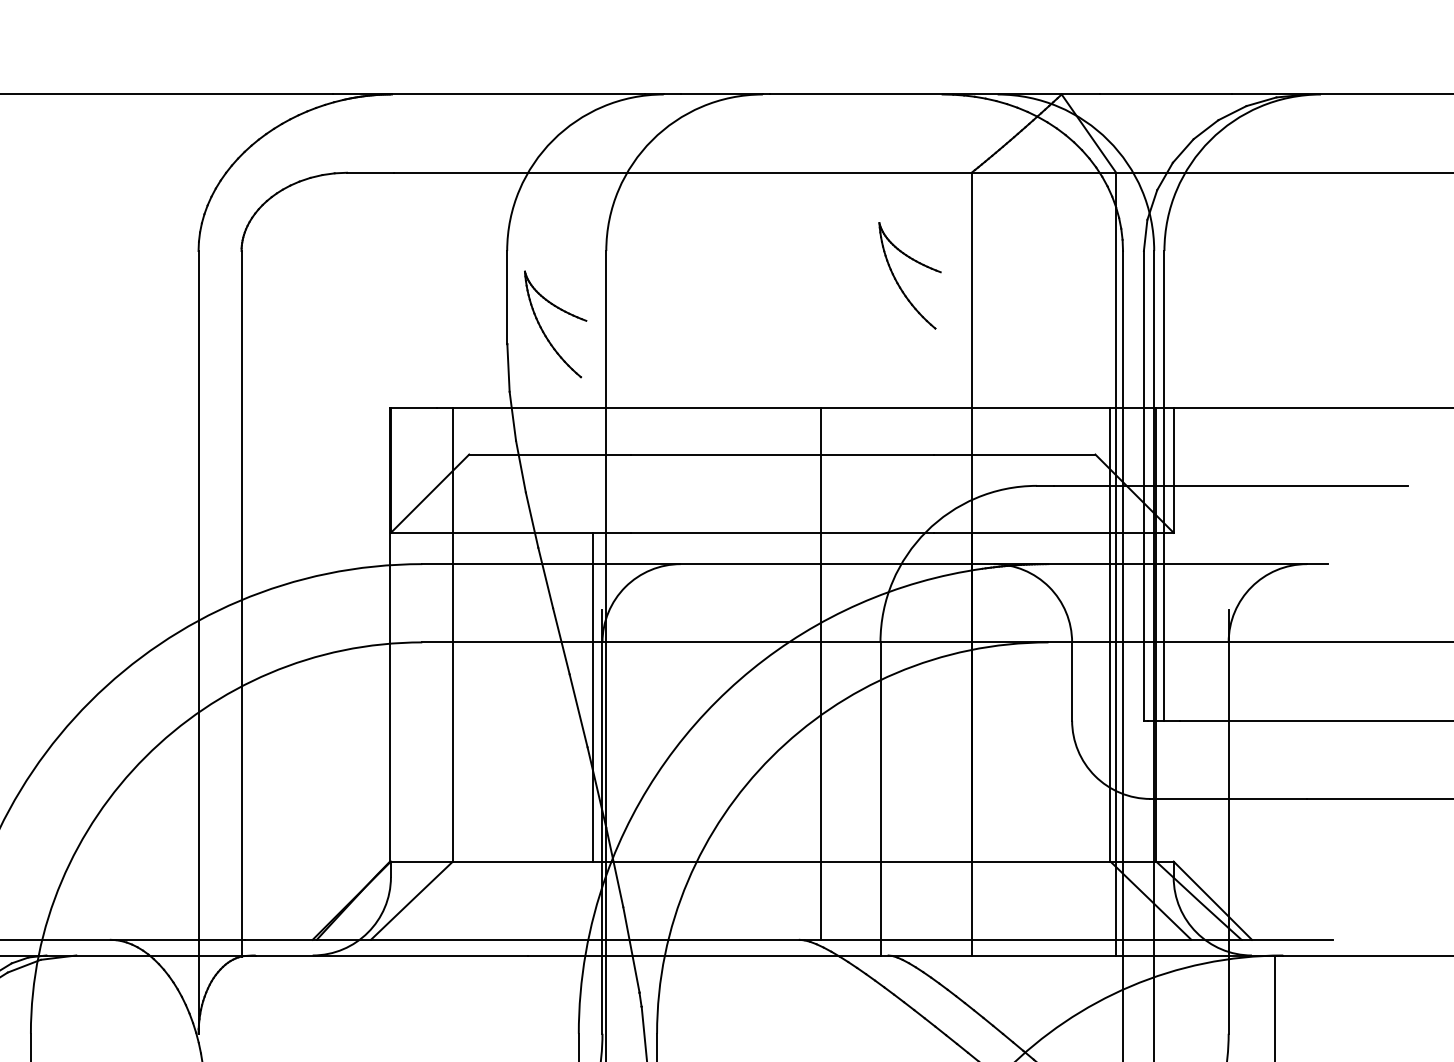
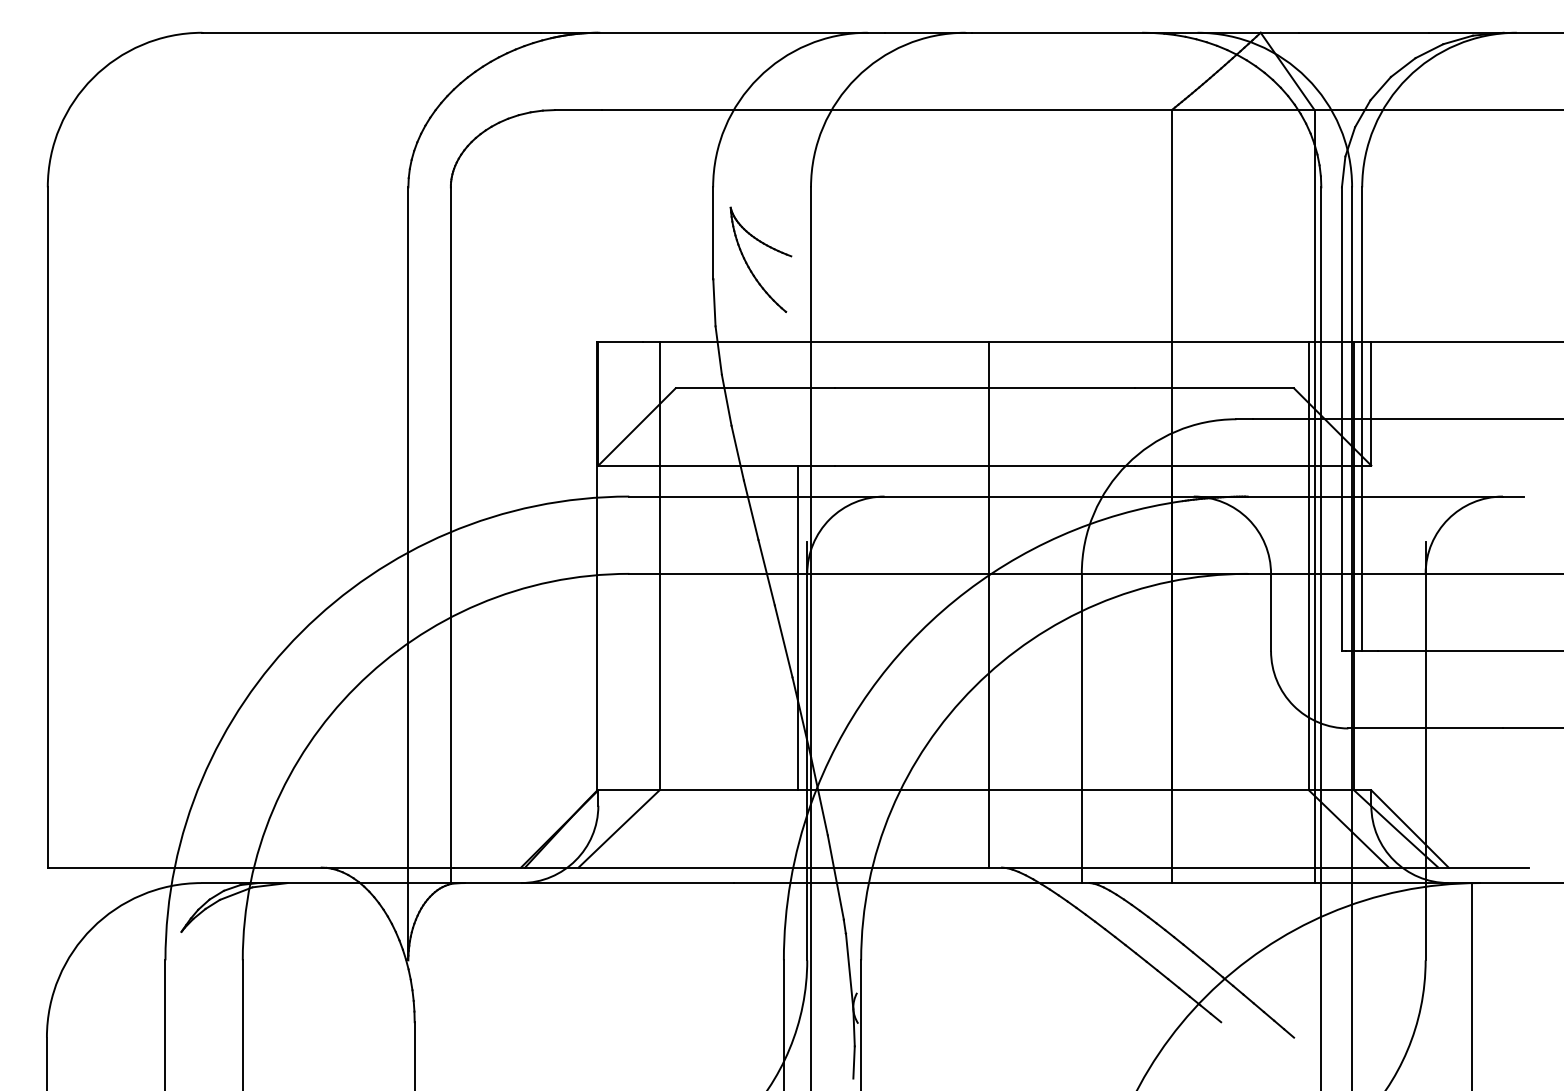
part: (897, 280) -> (1098, 216), removed
line: (820, 673) -> (988, 604), moved

